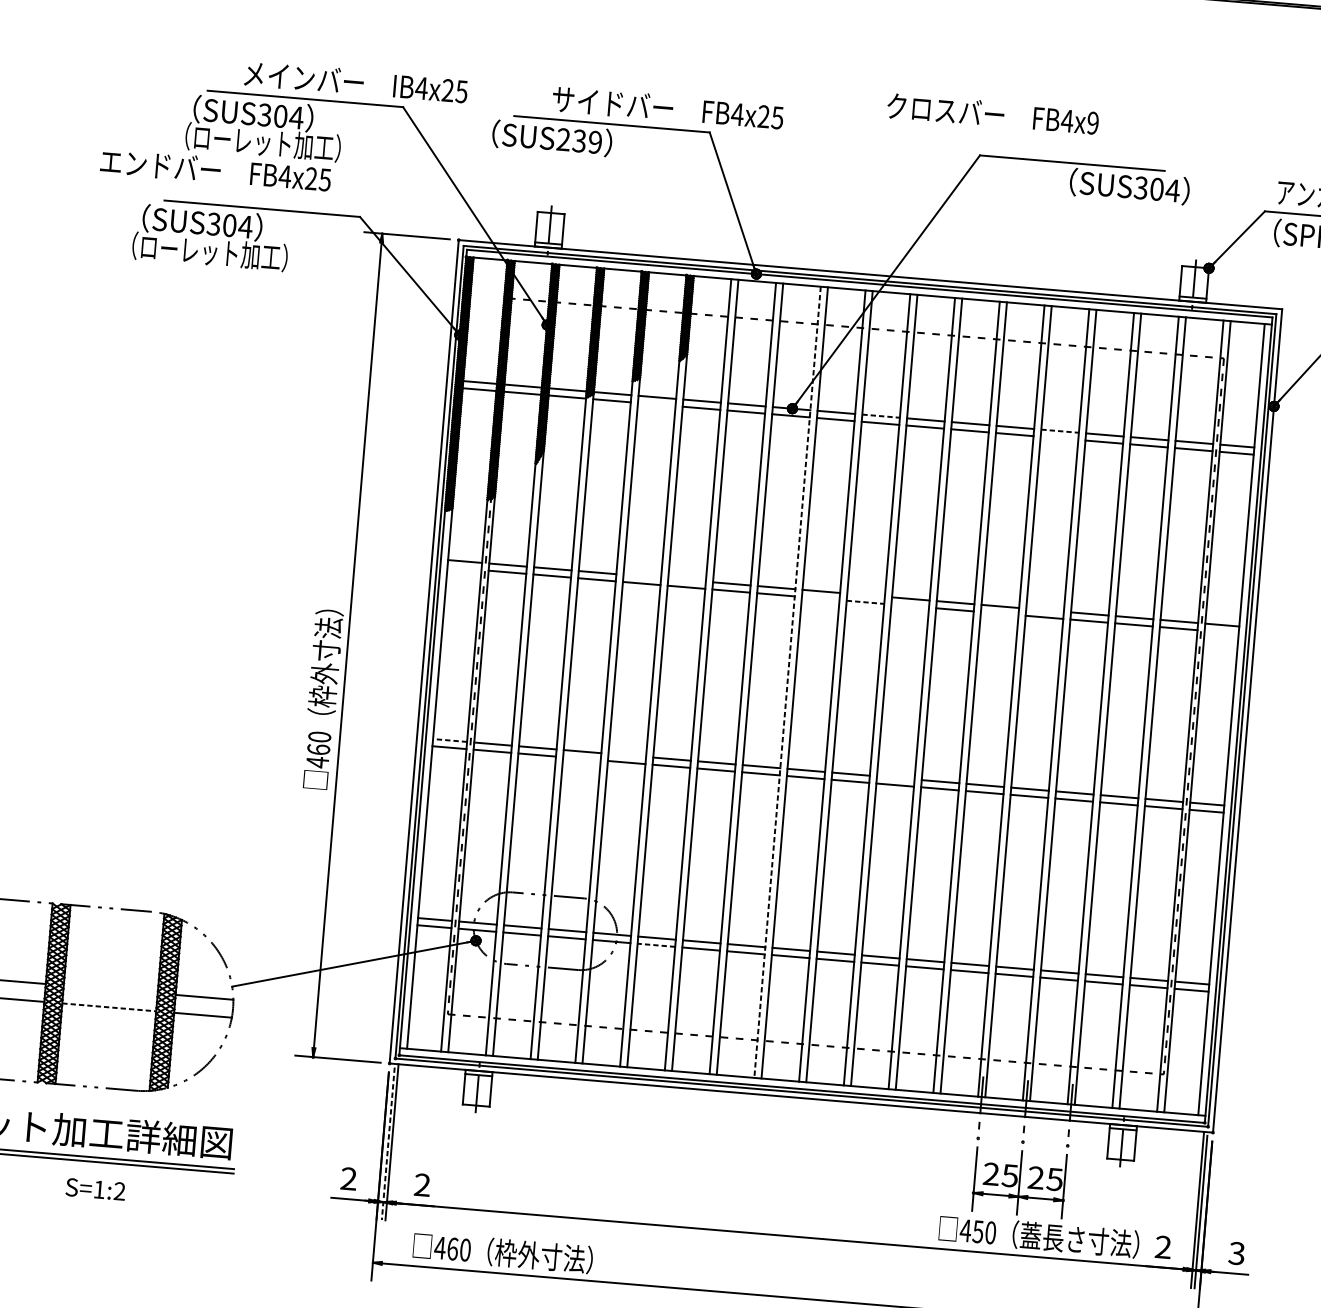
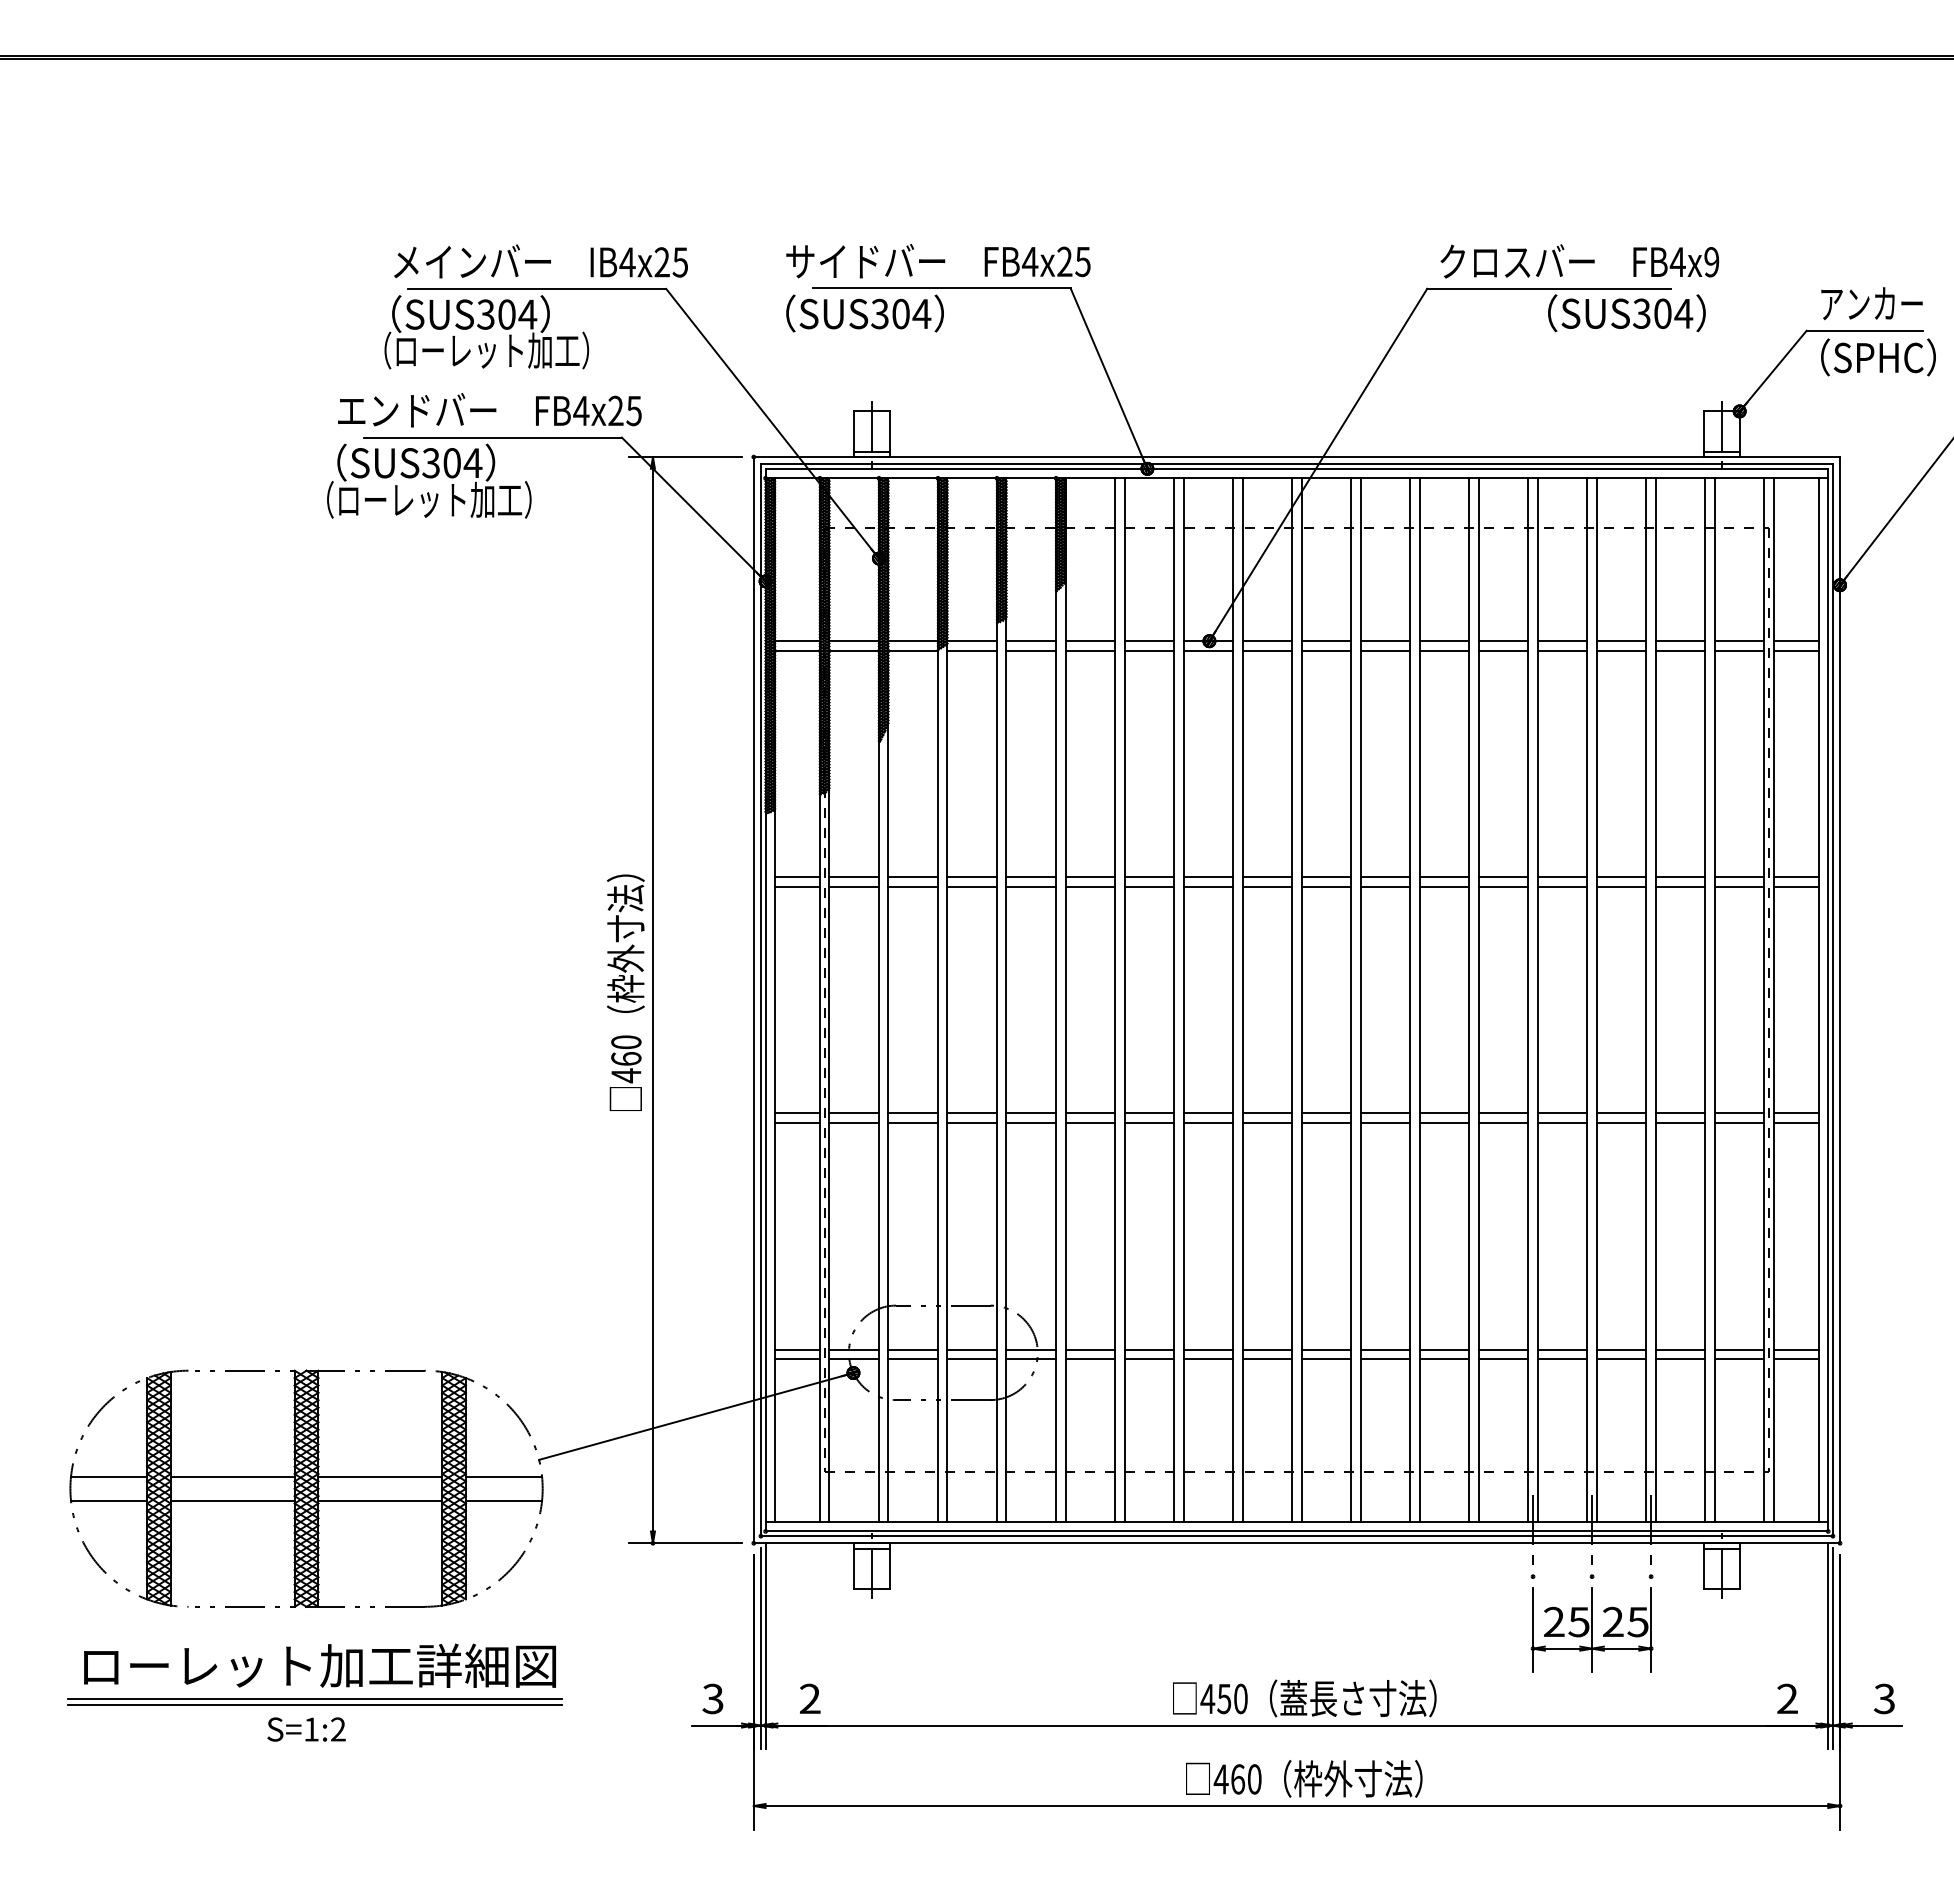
text: (355, 82) -> (540, 261), moved
text: (668, 108) -> (938, 261), moved
text: (992, 114) -> (1579, 261), moved
text: (579, 140) -> (901, 313), SUS239 -> SUS304
text: (215, 170) -> (489, 410), moved
line: (656, 404) -> (1031, 650), added
line: (881, 416) -> (1326, 641), dashed -> solid
line: (1060, 431) -> (1562, 641), dashed -> solid
line: (1059, 438) -> (1562, 650), added
line: (464, 568) -> (797, 886), added
line: (642, 576) -> (1031, 877), added
line: (687, 580) -> (1090, 877), added
line: (866, 595) -> (1326, 877), added
line: (820, 598) -> (1267, 886), added
line: (865, 602) -> (1326, 886), dashed -> solid
line: (910, 605) -> (1385, 886), added
line: (1045, 610) -> (1562, 877), added
line: (999, 613) -> (1503, 886), added
line: (1221, 631) -> (1795, 886), added
line: (787, 682) -> (1233, 1000), dashed -> solid
text: (322, 699) -> (625, 992), moved
line: (449, 740) -> (796, 1113), dashed -> solid
line: (627, 755) -> (1031, 1113), added
line: (582, 758) -> (972, 1122), added
line: (895, 777) -> (1385, 1113), added
line: (656, 945) -> (1090, 1359), dashed -> solid
line: (110, 989) -> (380, 1476), added
line: (109, 1007) -> (380, 1500), dashed -> solid
line: (388, 1143) -> (760, 1648), dashed -> solid
text: (348, 1179) -> (712, 1699), 2 -> 3
text: (95, 1189) -> (306, 1729), moved
text: (1039, 1236) -> (1304, 1698), moved
text: (503, 1252) -> (1304, 1778), moved

